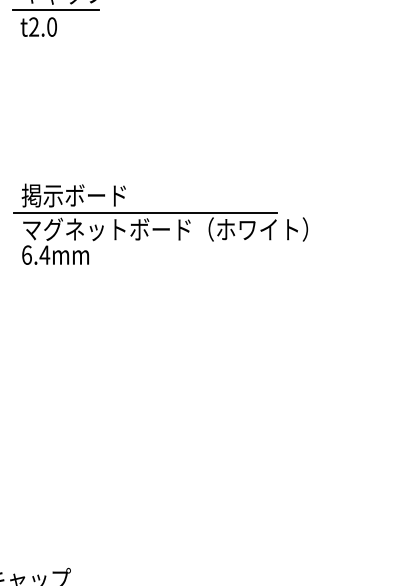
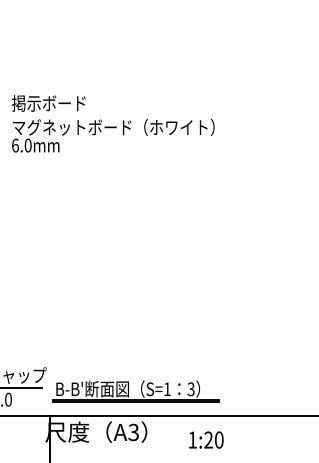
line: (144, 212) -> (98, 115), removed
text: (43, 254) -> (27, 145), 6.4mm -> 6.0mm

